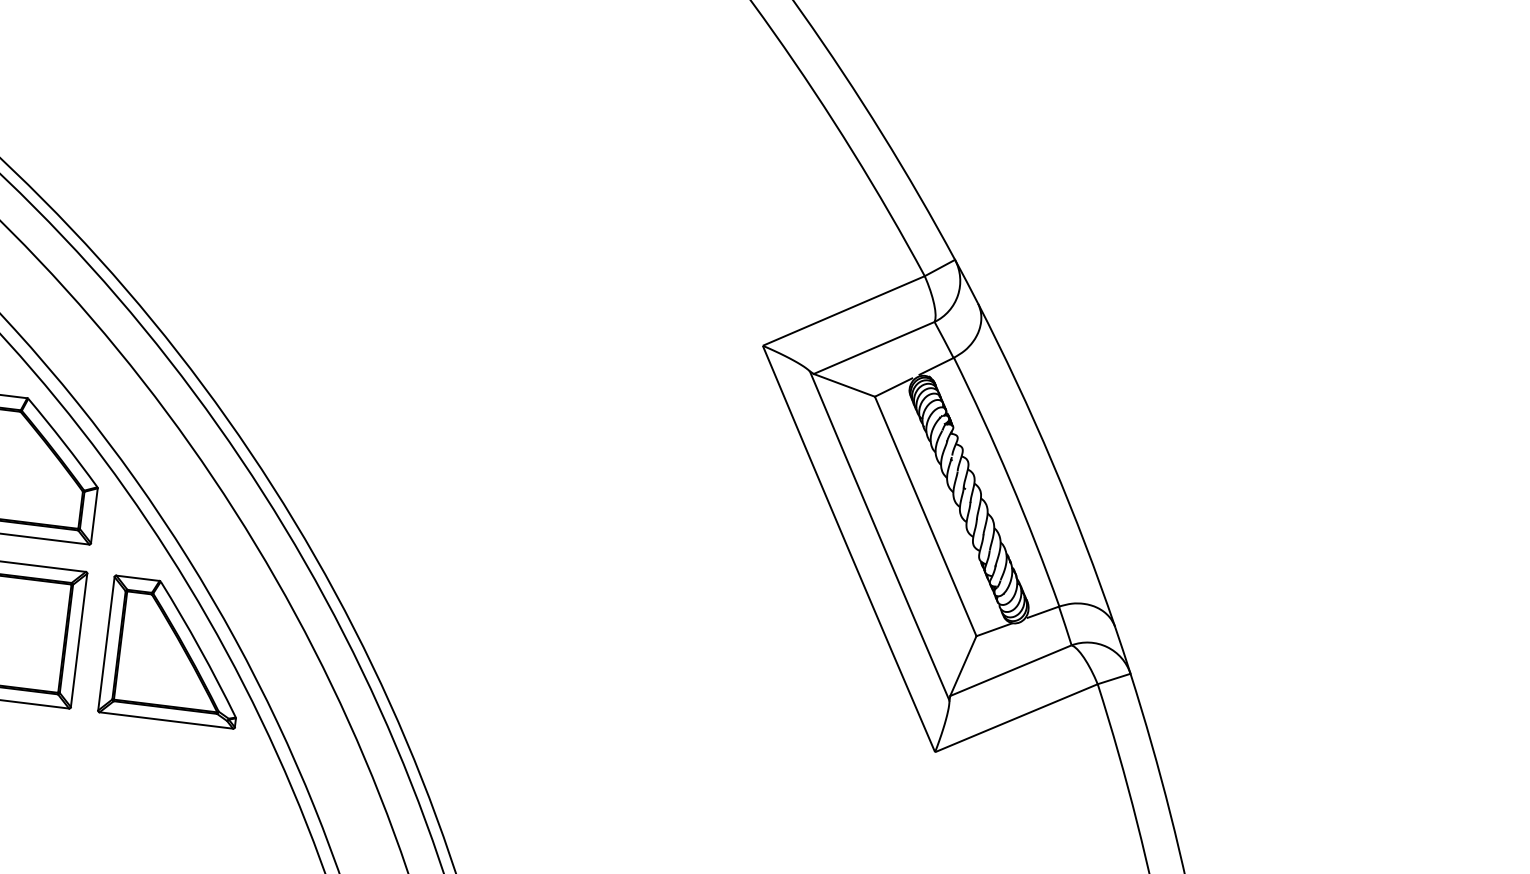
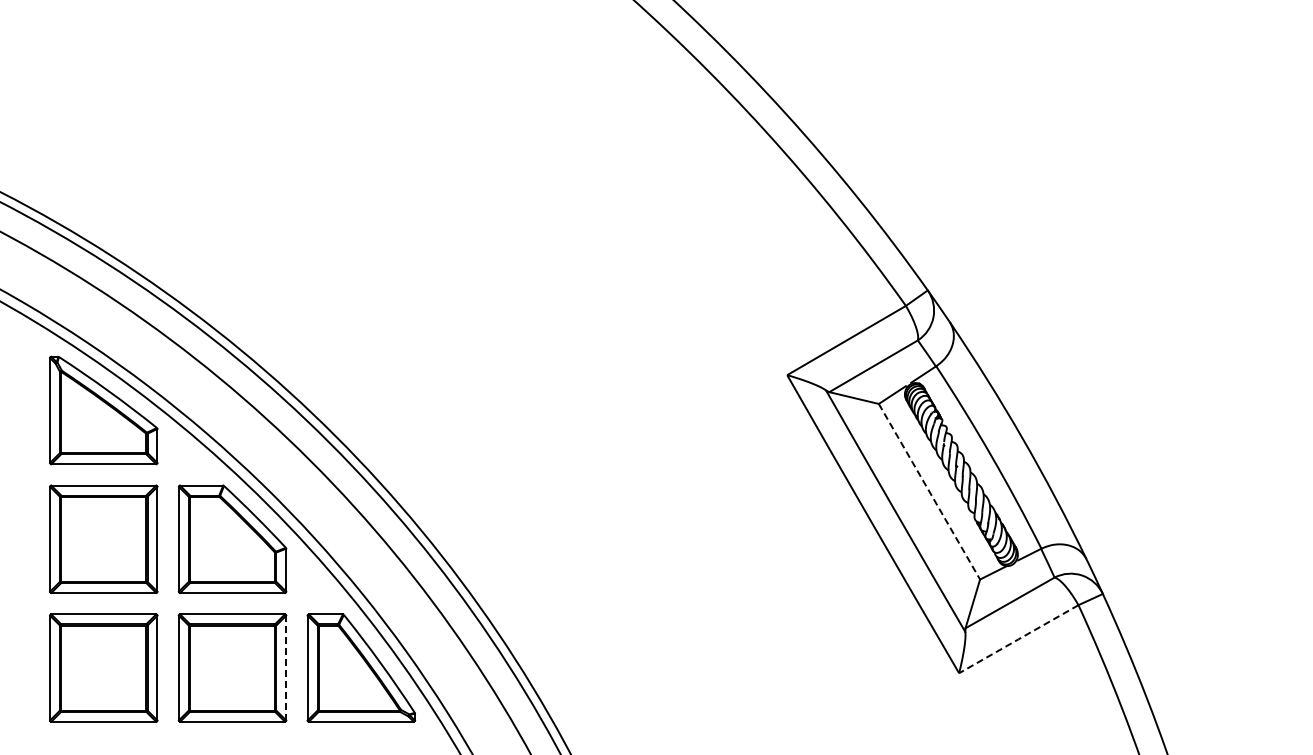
line: (925, 517) -> (929, 492), solid -> dashed
line: (79, 639) -> (286, 667), solid -> dashed
line: (1015, 718) -> (1018, 639), solid -> dashed

